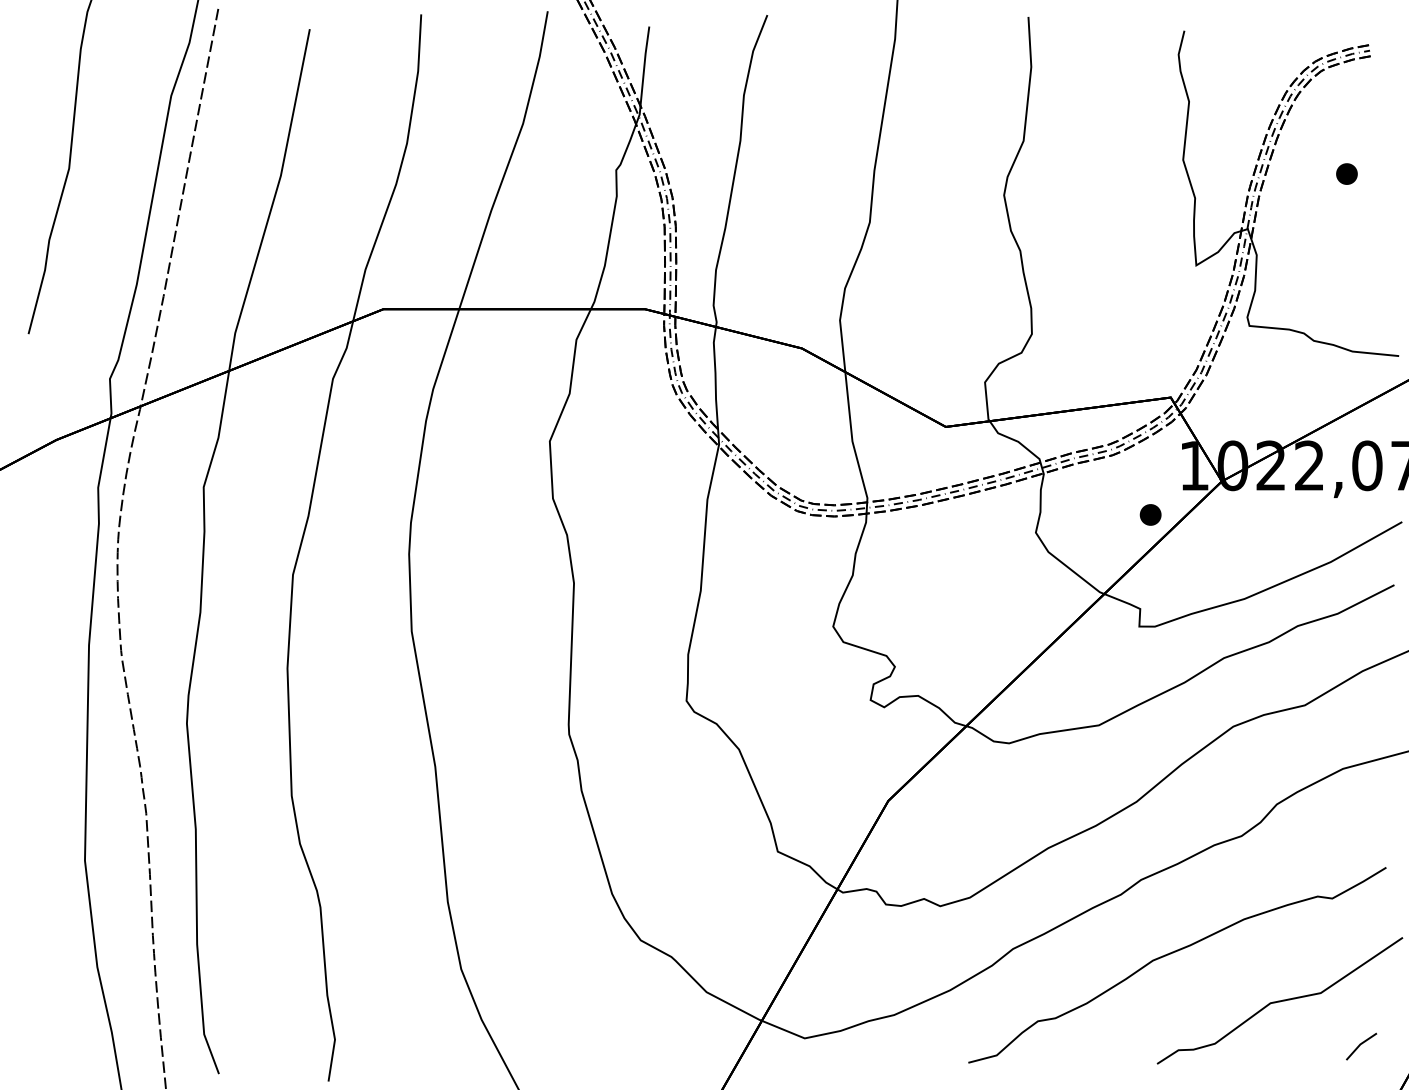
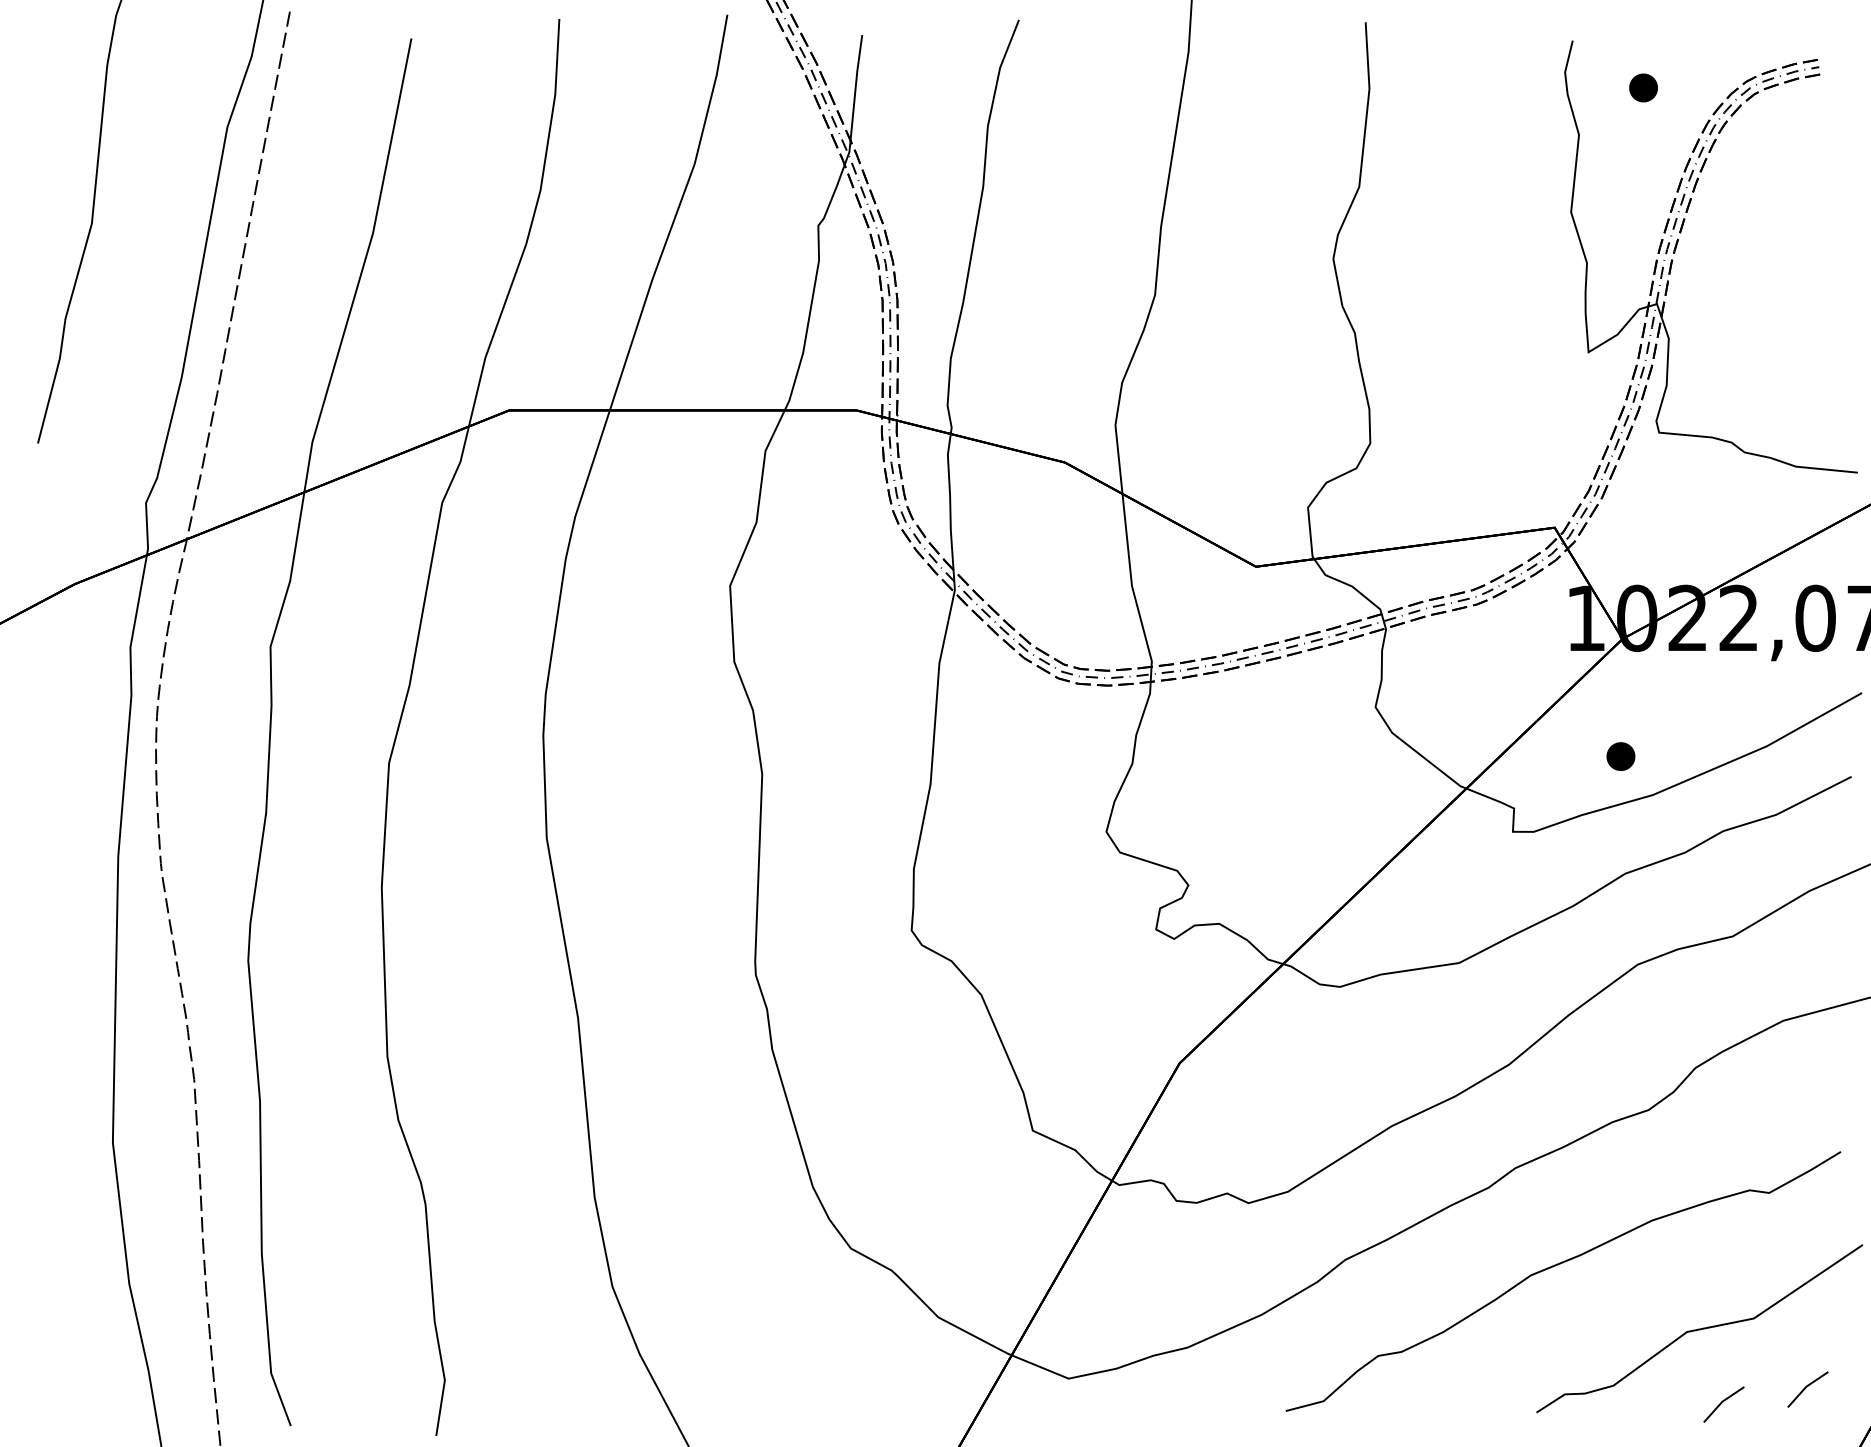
part: (1346, 173) -> (1643, 87), moved
part: (1150, 514) -> (1620, 756), moved
line: (1297, 1057) -> (1722, 1403), added

